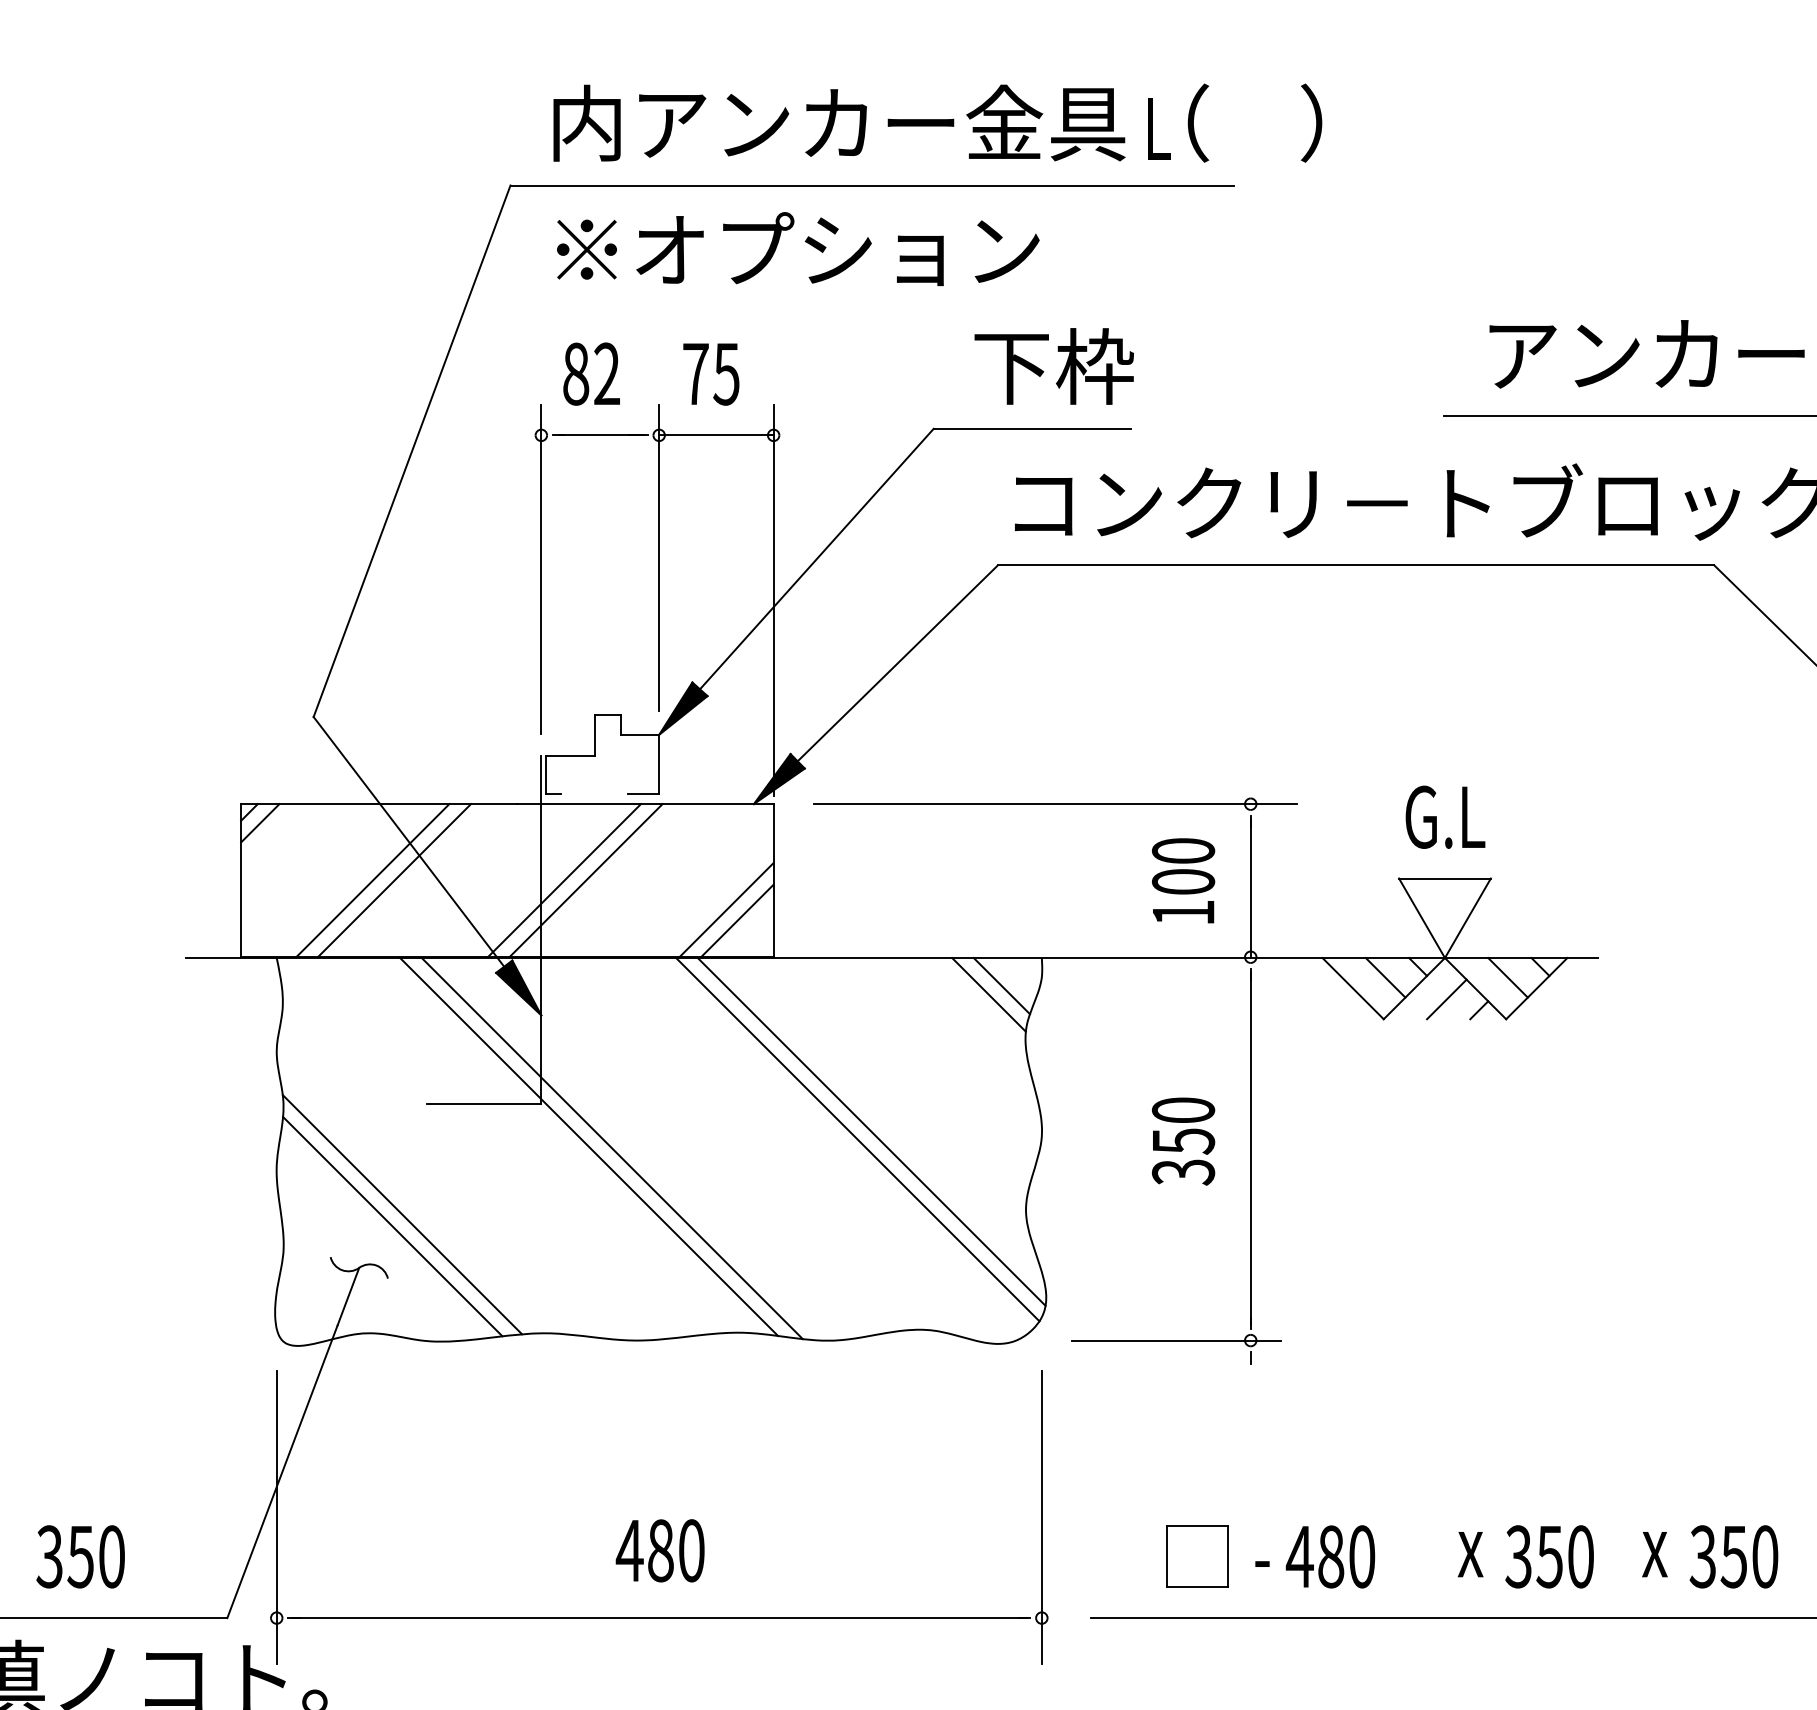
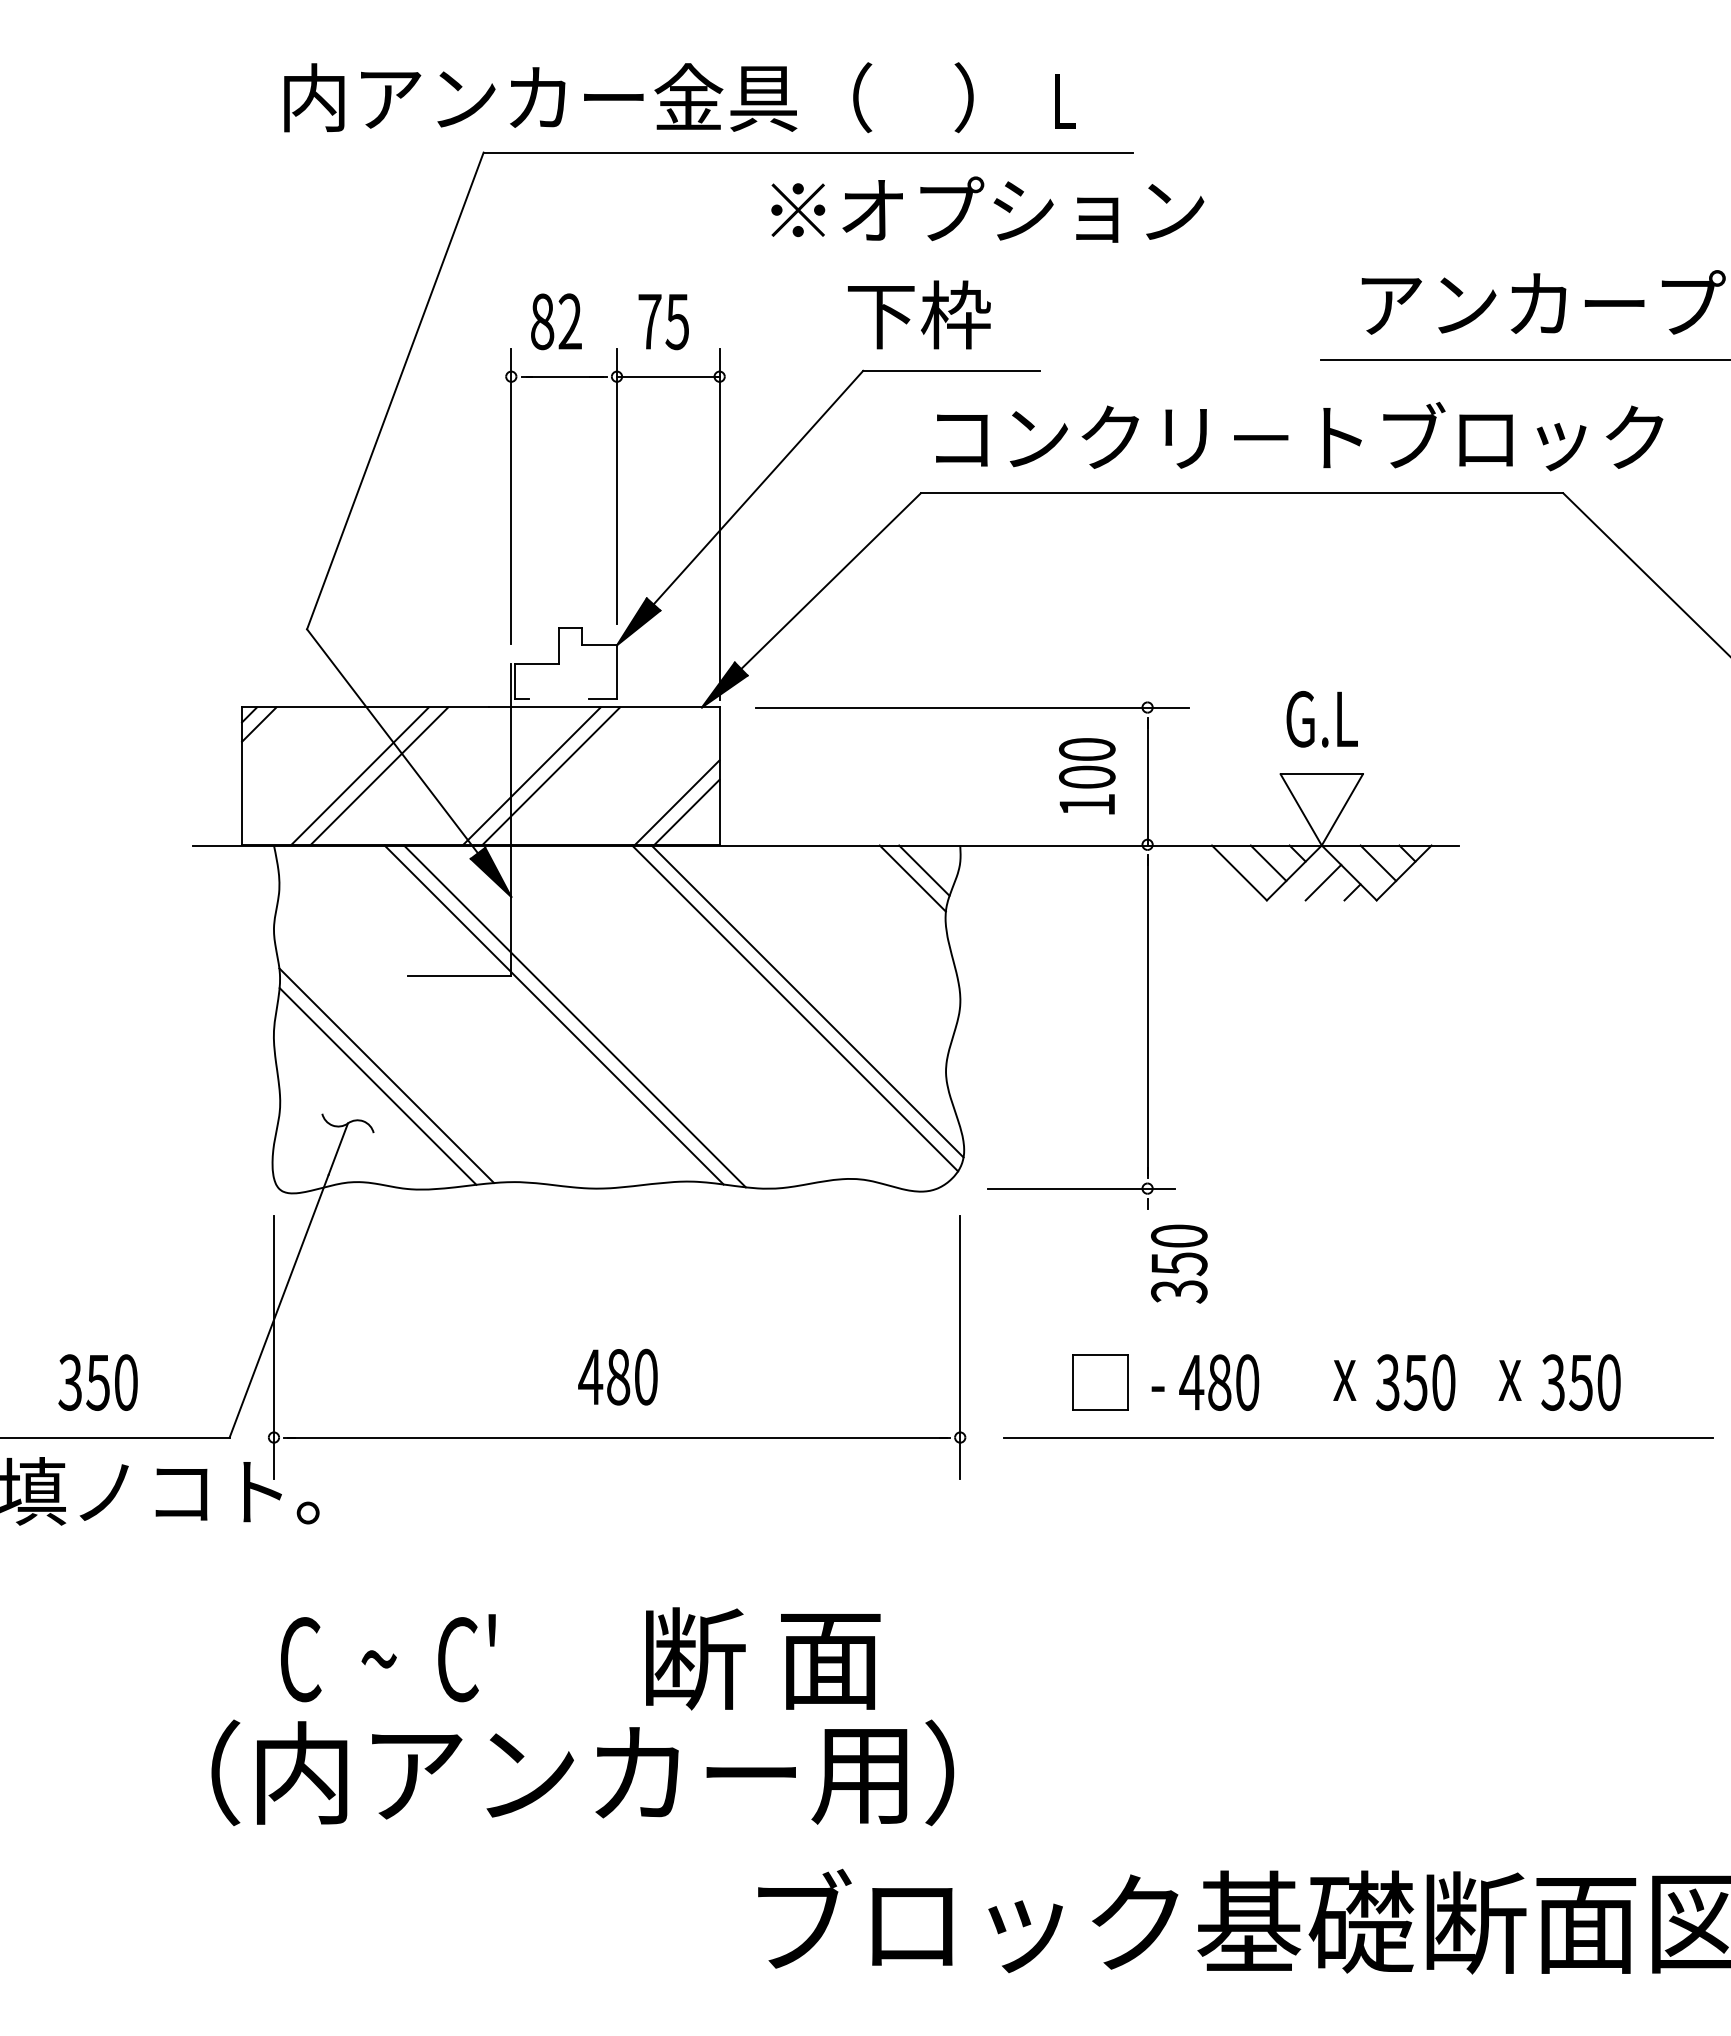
text: (937, 122) -> (628, 97), moved
text: (797, 248) -> (987, 209), moved
text: (1054, 365) -> (919, 314), moved
text: (1183, 1140) -> (1179, 1263), moved

